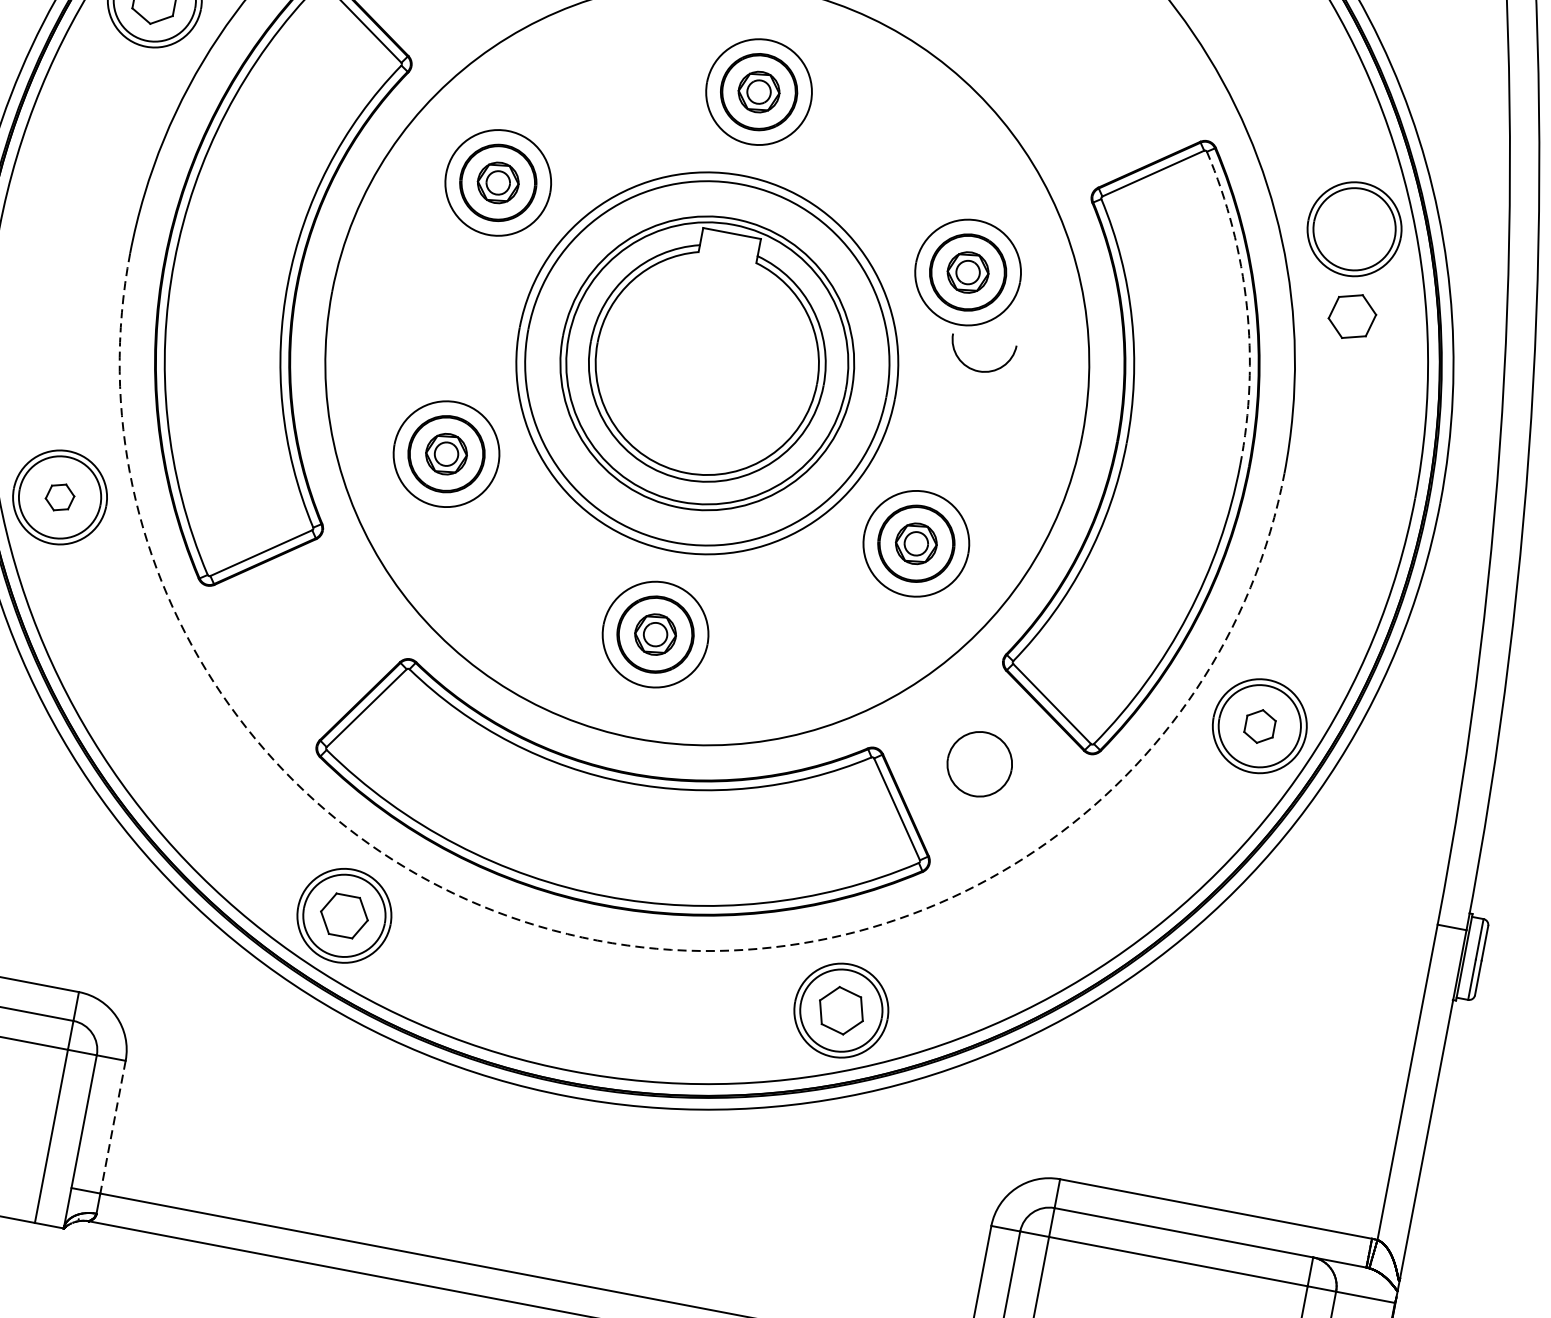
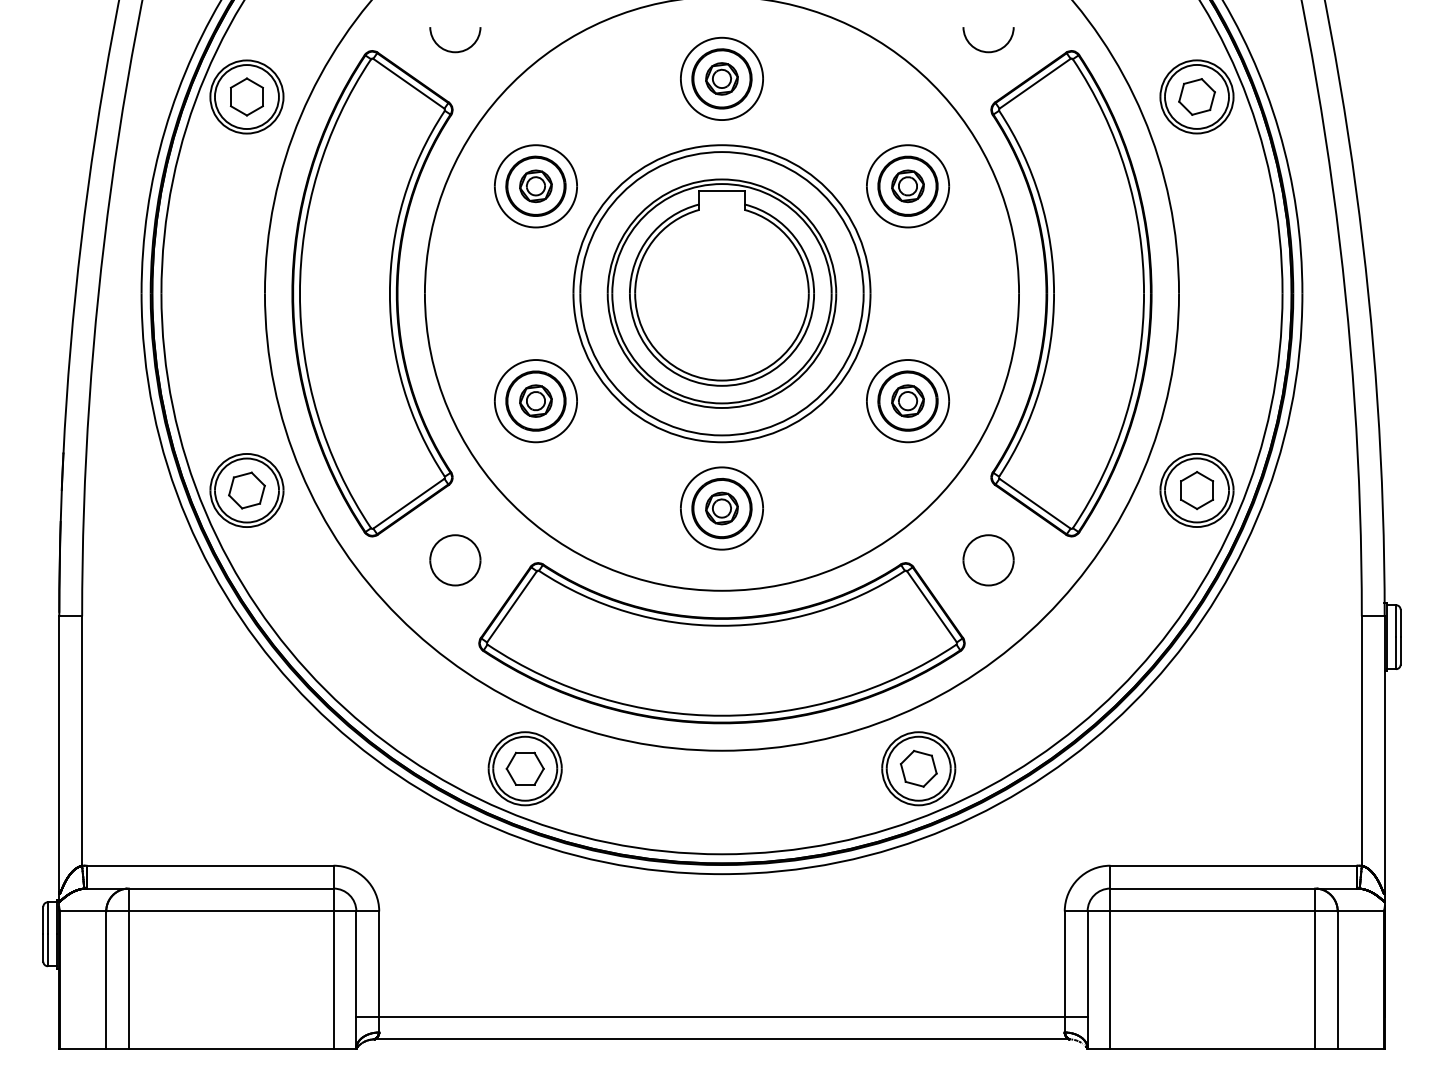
arc: (1246, 306) -> (1125, 171), dashed -> solid
part: (1351, 315) -> (1196, 96), moved
arc: (978, 370) -> (988, 51), moved
part: (59, 497) -> (246, 490), size x1.67
part: (306, 636) -> (455, 560), added
part: (1260, 726) -> (1197, 490), size x1.43
arc: (597, 940) -> (722, 750), dashed -> solid
line: (113, 1126) -> (379, 963), dashed -> solid

